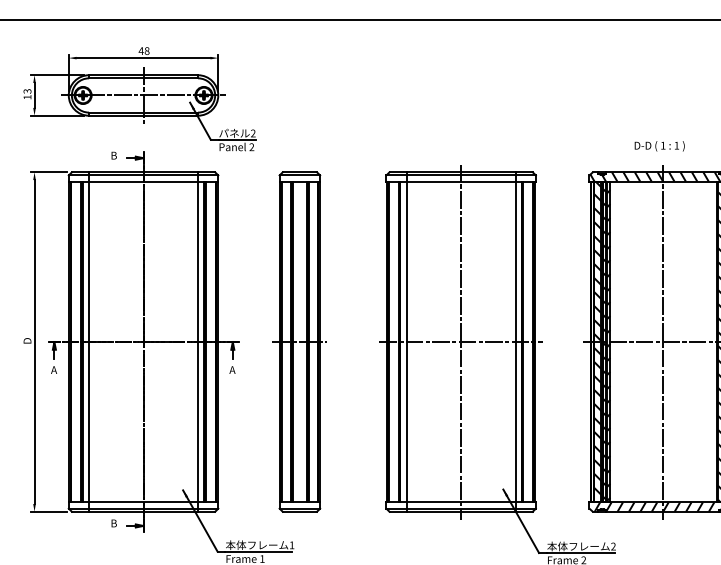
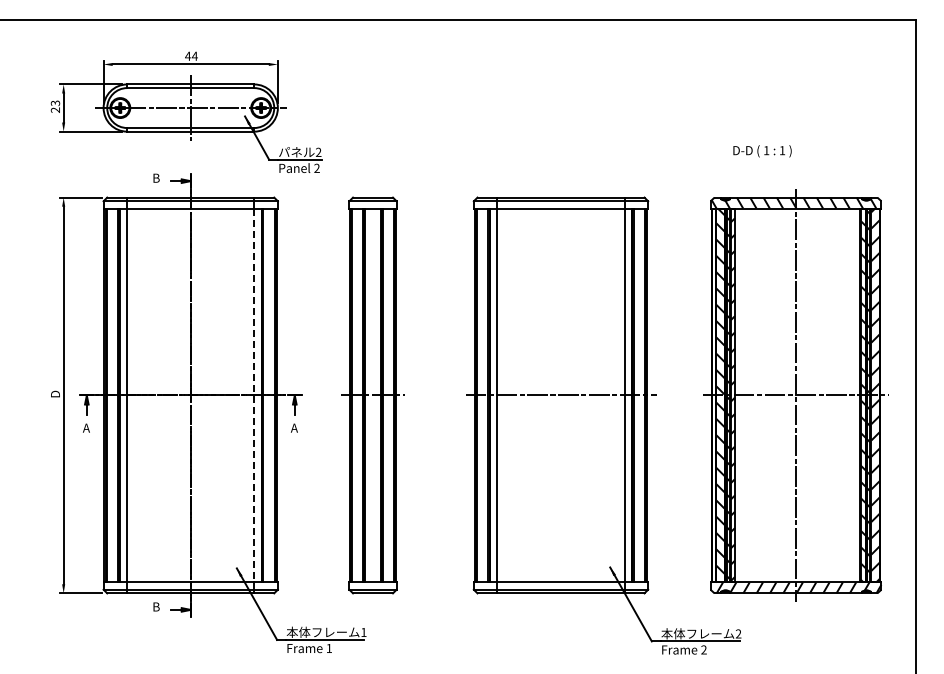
text: (146, 50) -> (194, 55), 48 -> 44
text: (26, 96) -> (54, 109), 13 -> 23
text: (659, 146) -> (762, 151), moved
line: (198, 342) -> (254, 395), solid -> dashed
line: (461, 342) -> (561, 395), removed

